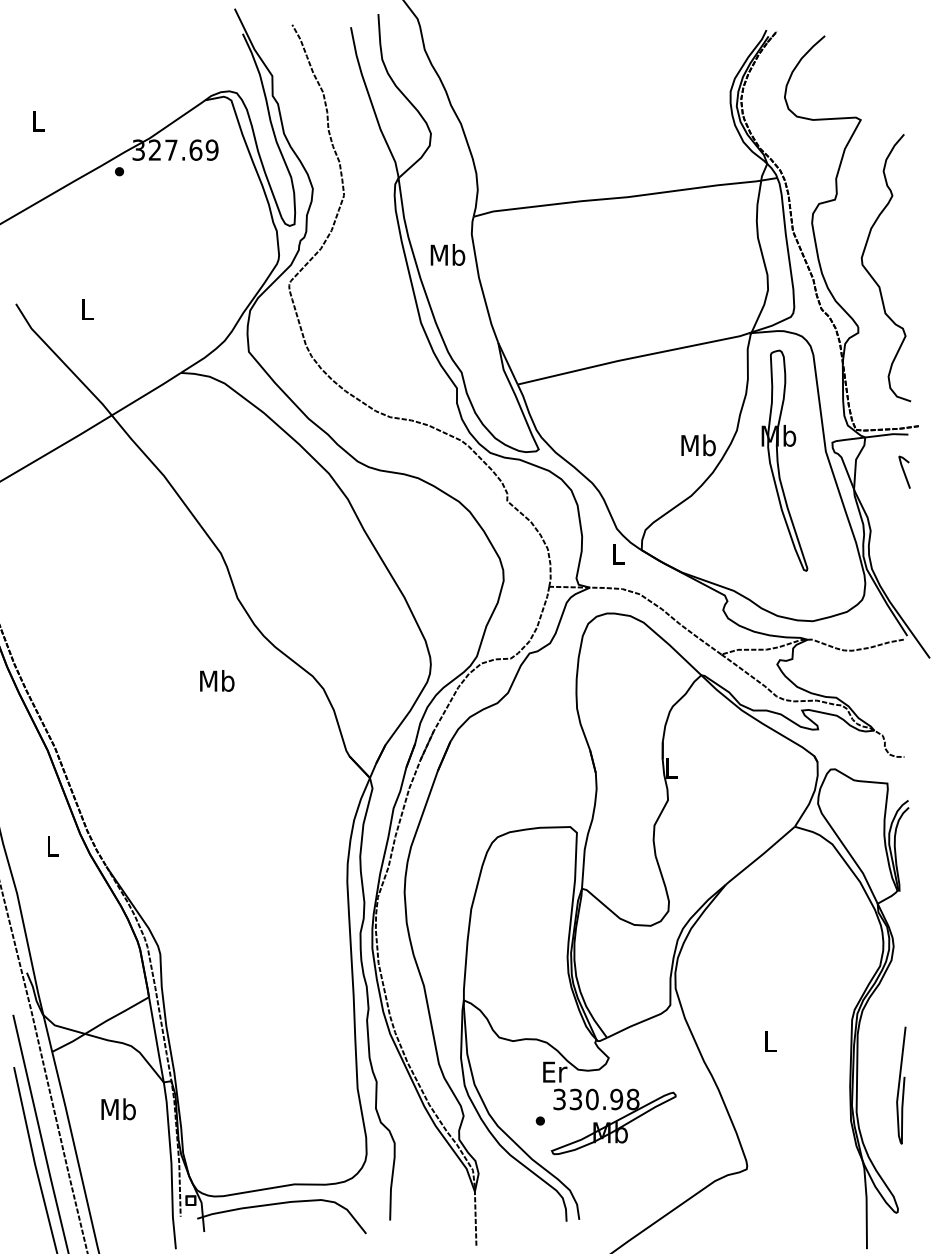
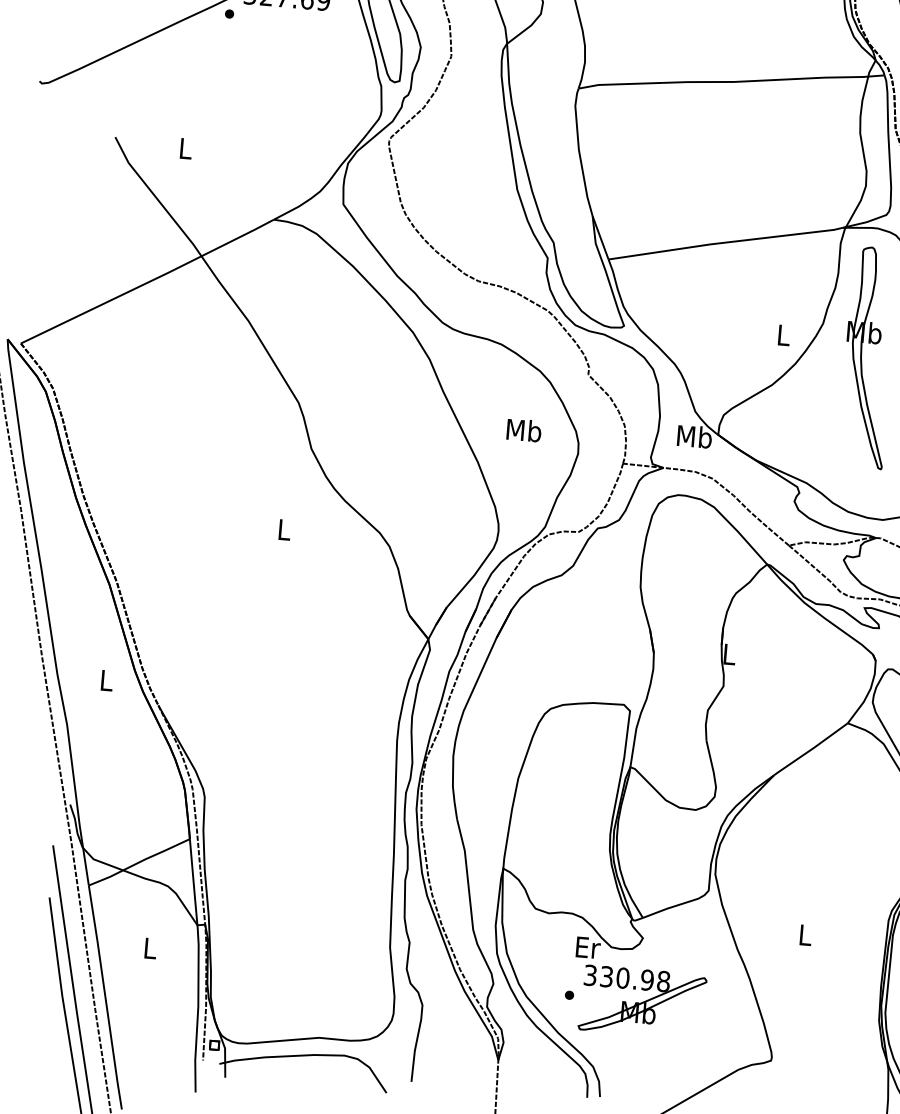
text: (447, 254) -> (523, 429), moved
text: (698, 445) -> (783, 335), Mb -> L
text: (618, 553) -> (694, 436), L -> Mb
text: (217, 680) -> (284, 529), Mb -> L
text: (118, 1109) -> (150, 948), Mb -> L

